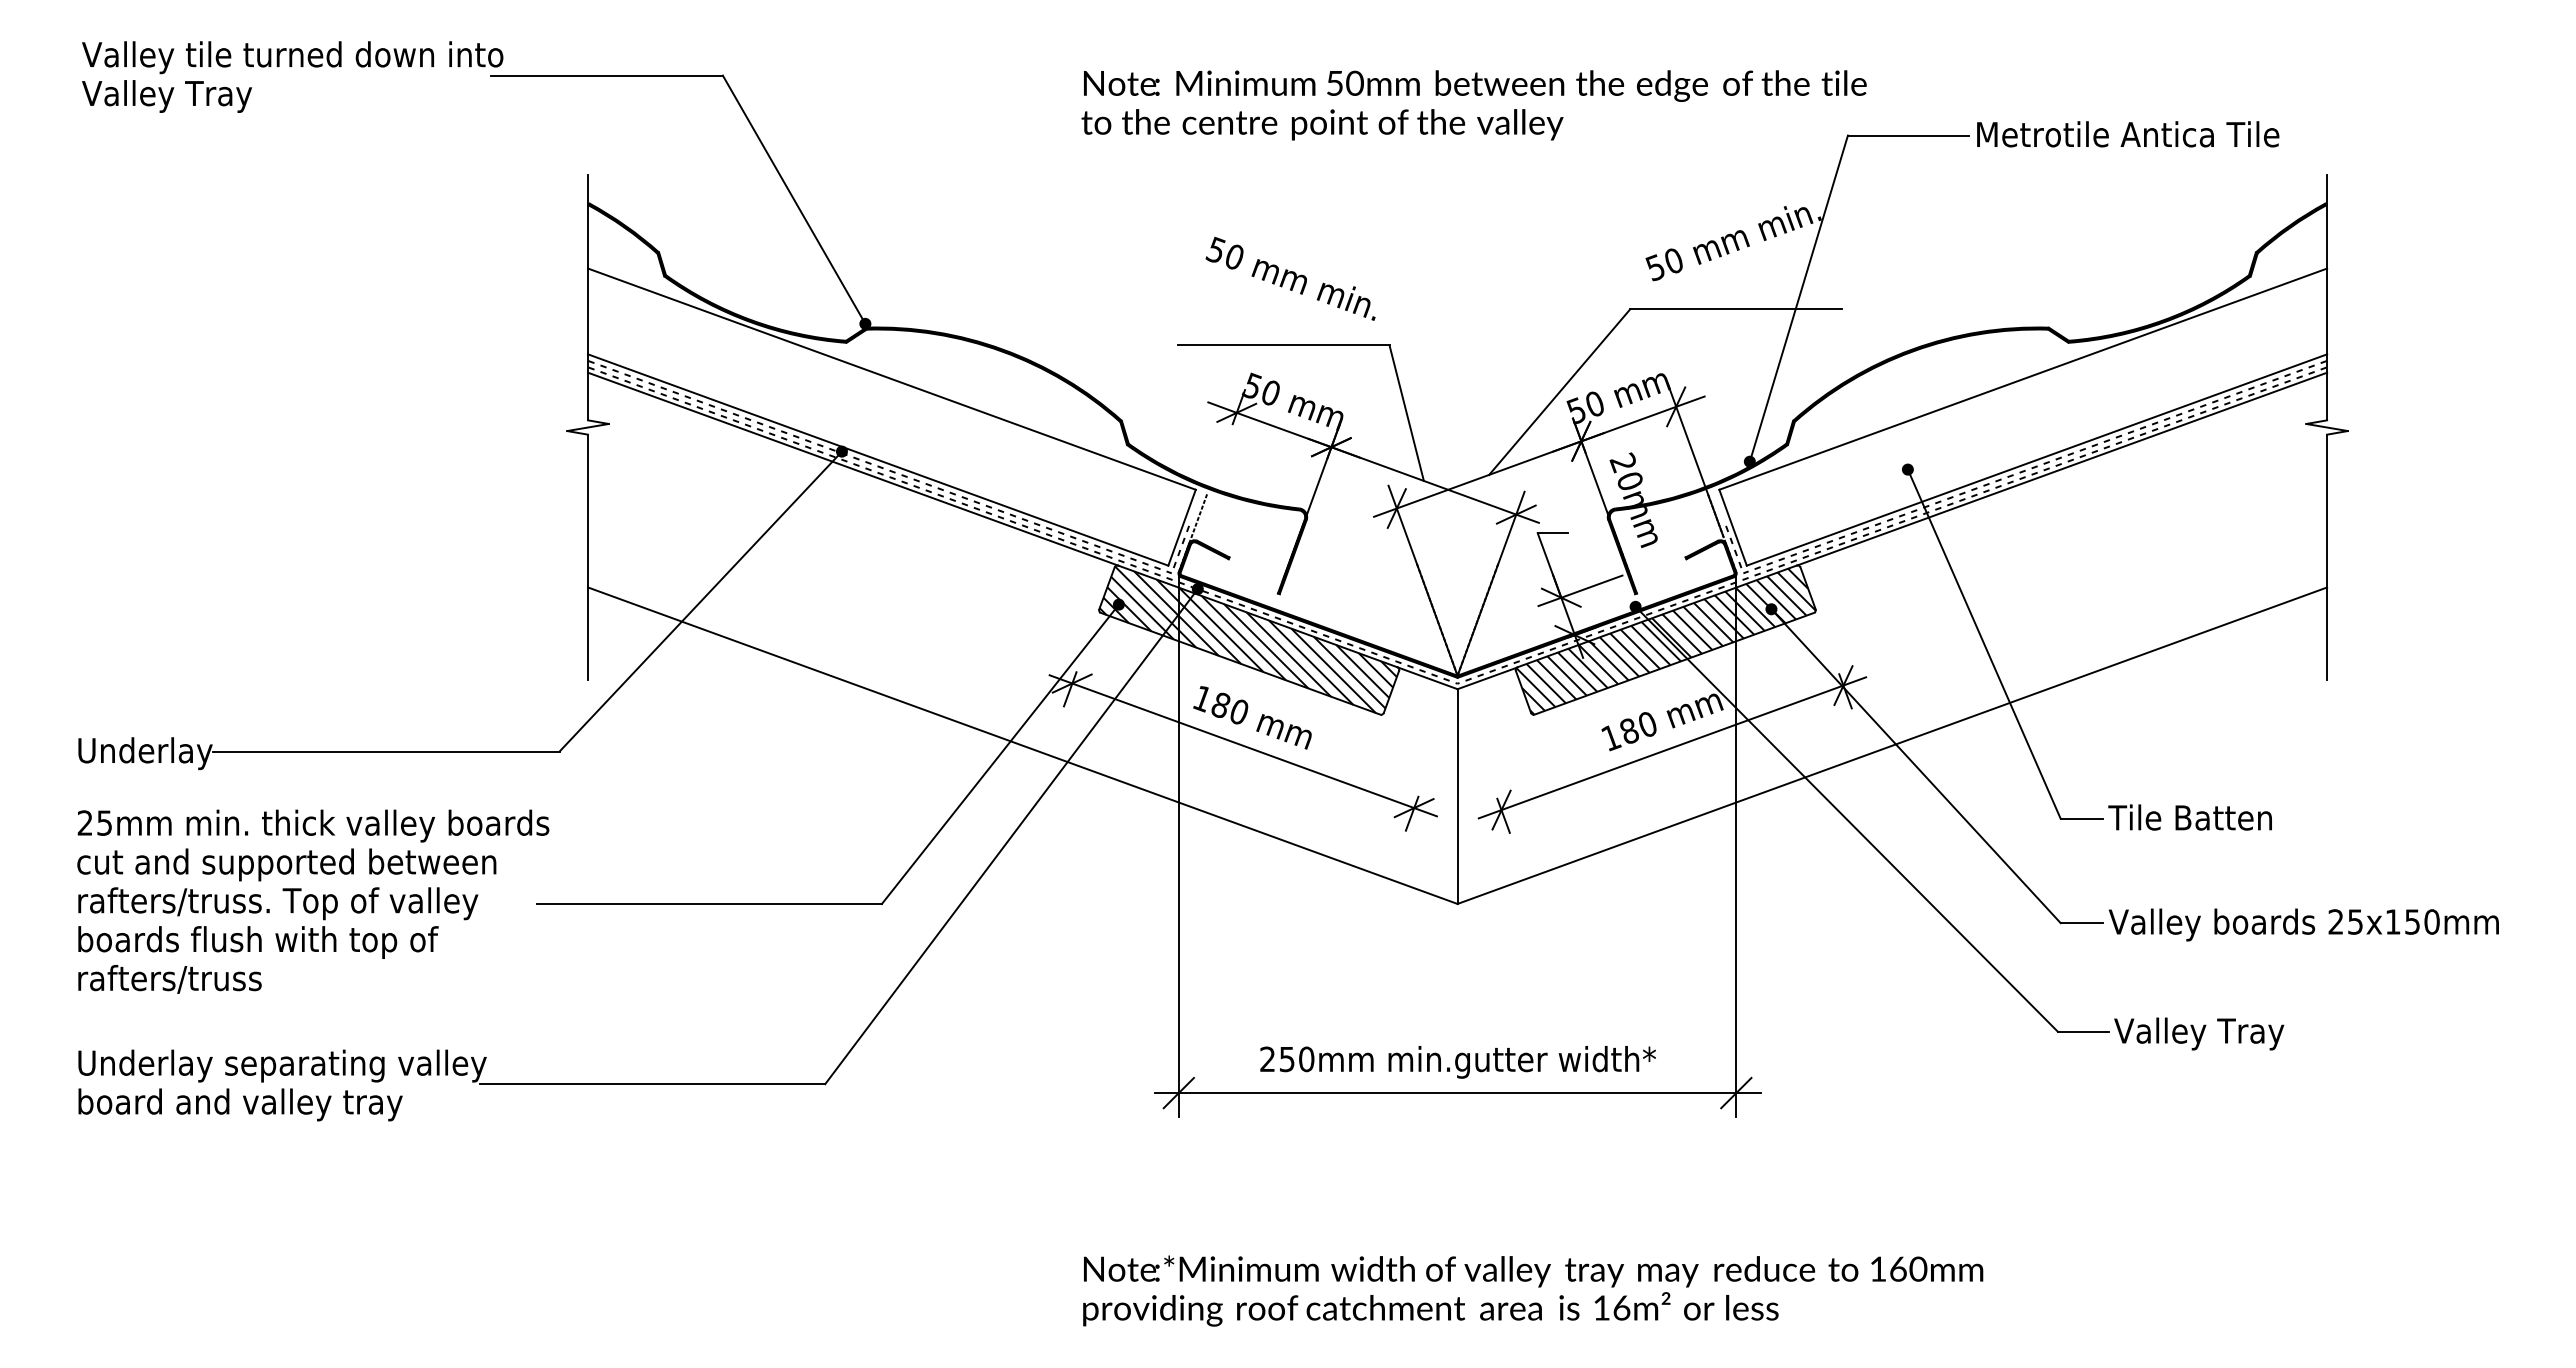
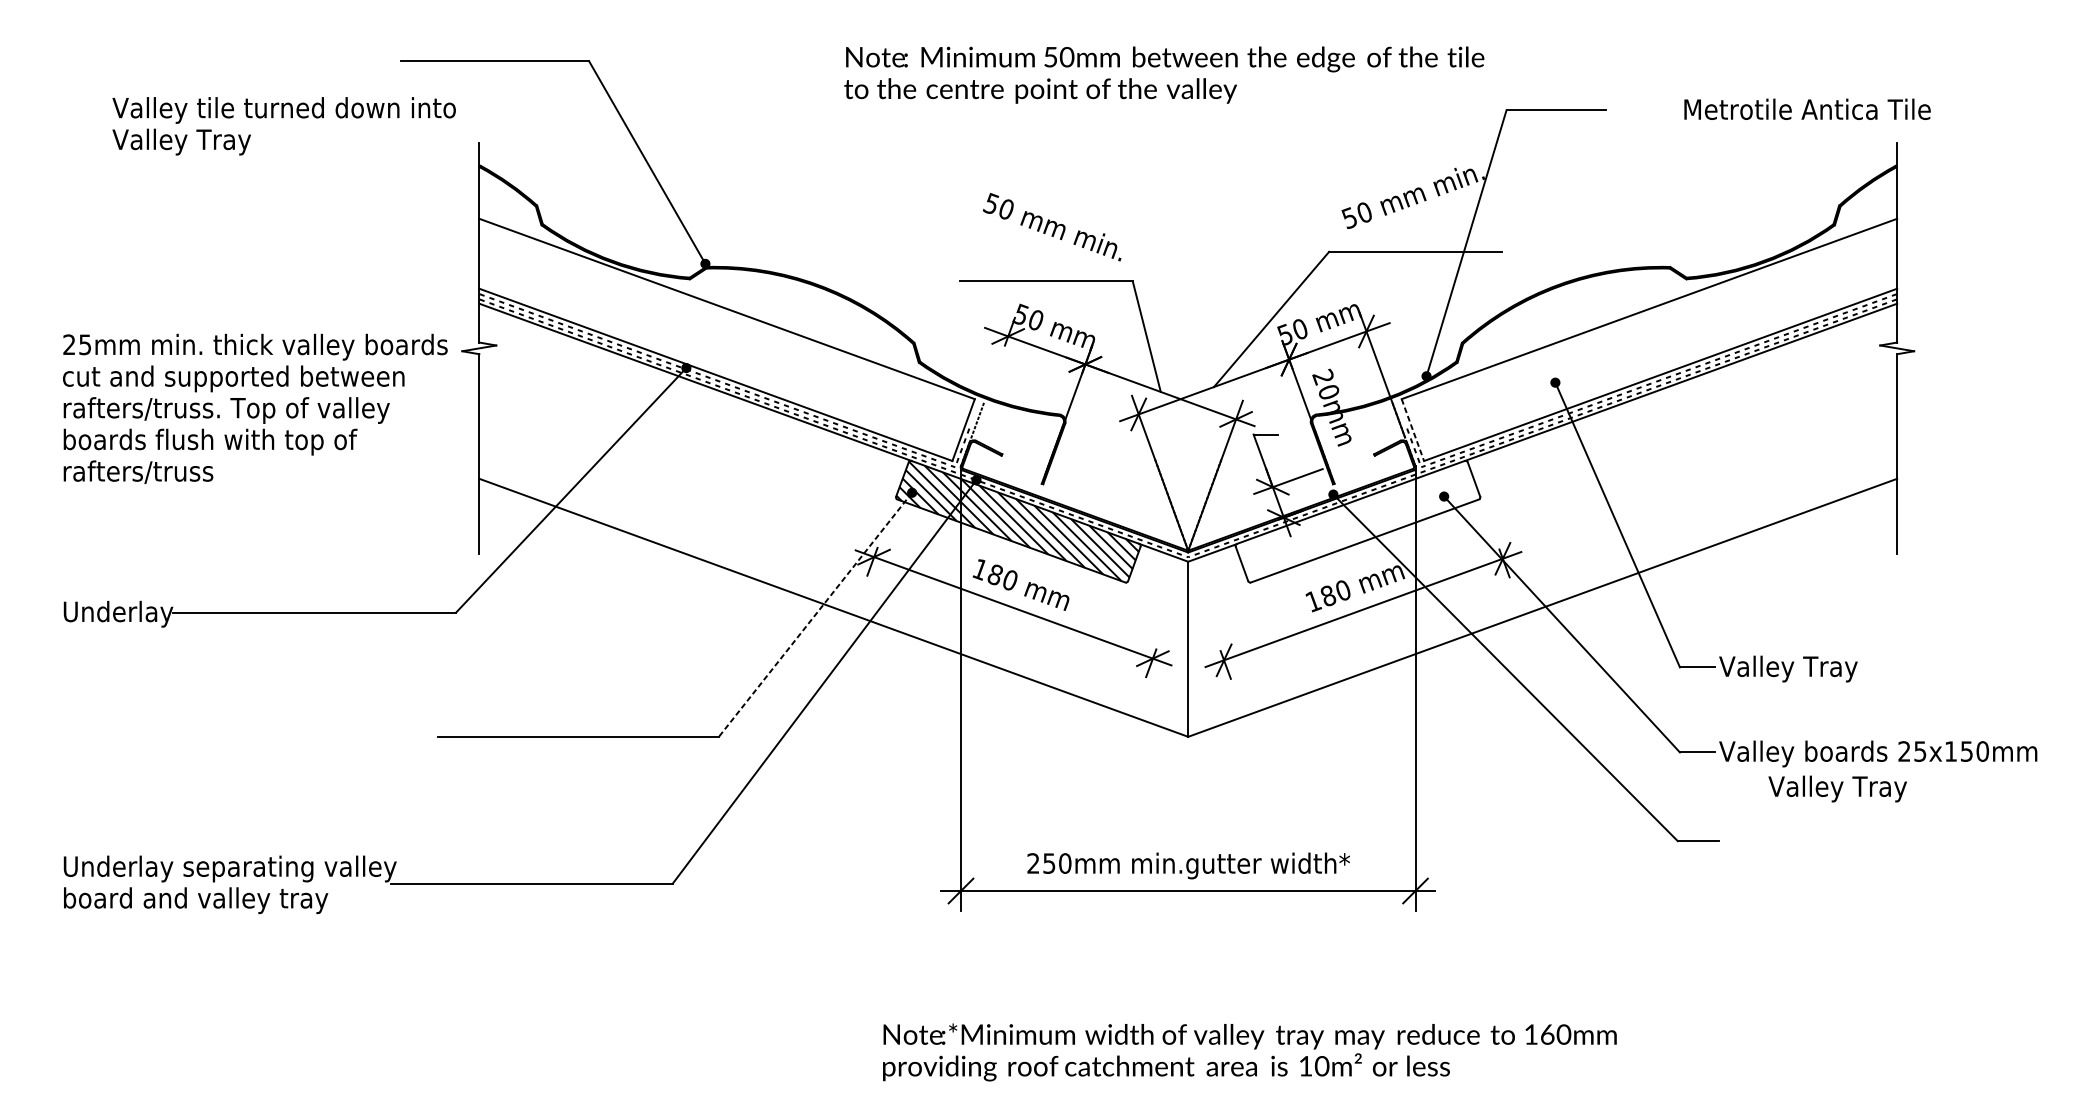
text: (292, 76) -> (284, 125), moved
text: (1473, 105) -> (1163, 75), moved
text: (2128, 134) -> (1807, 109), moved
line: (1733, 528) -> (1413, 430), solid -> dashed
fill: (1457, 608) -> (1188, 495), removed
hatch: (1665, 641) -> (1357, 522), removed
line: (1000, 754) -> (815, 614), solid -> dashed
text: (2193, 820) -> (1788, 668), Tile Batten -> Valley Tray
text: (313, 901) -> (255, 408), moved
text: (2199, 1033) -> (1837, 788), moved
text: (1621, 1307) -> (1321, 1065), 16m² -> 10m²

